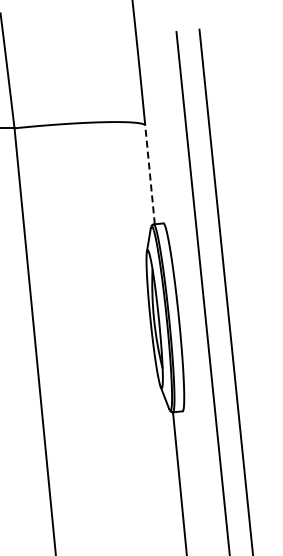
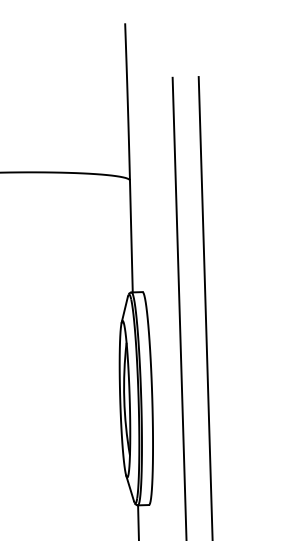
line: (150, 174) -> (131, 236), dashed -> solid

